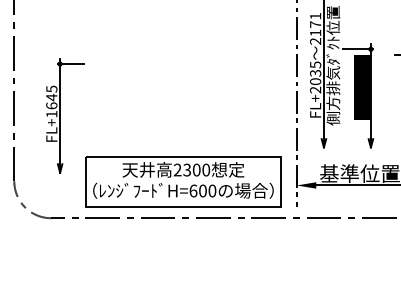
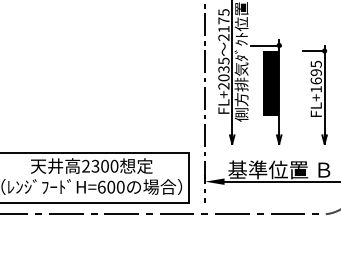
text: (315, 16) -> (223, 12), 2171 -> 2175

